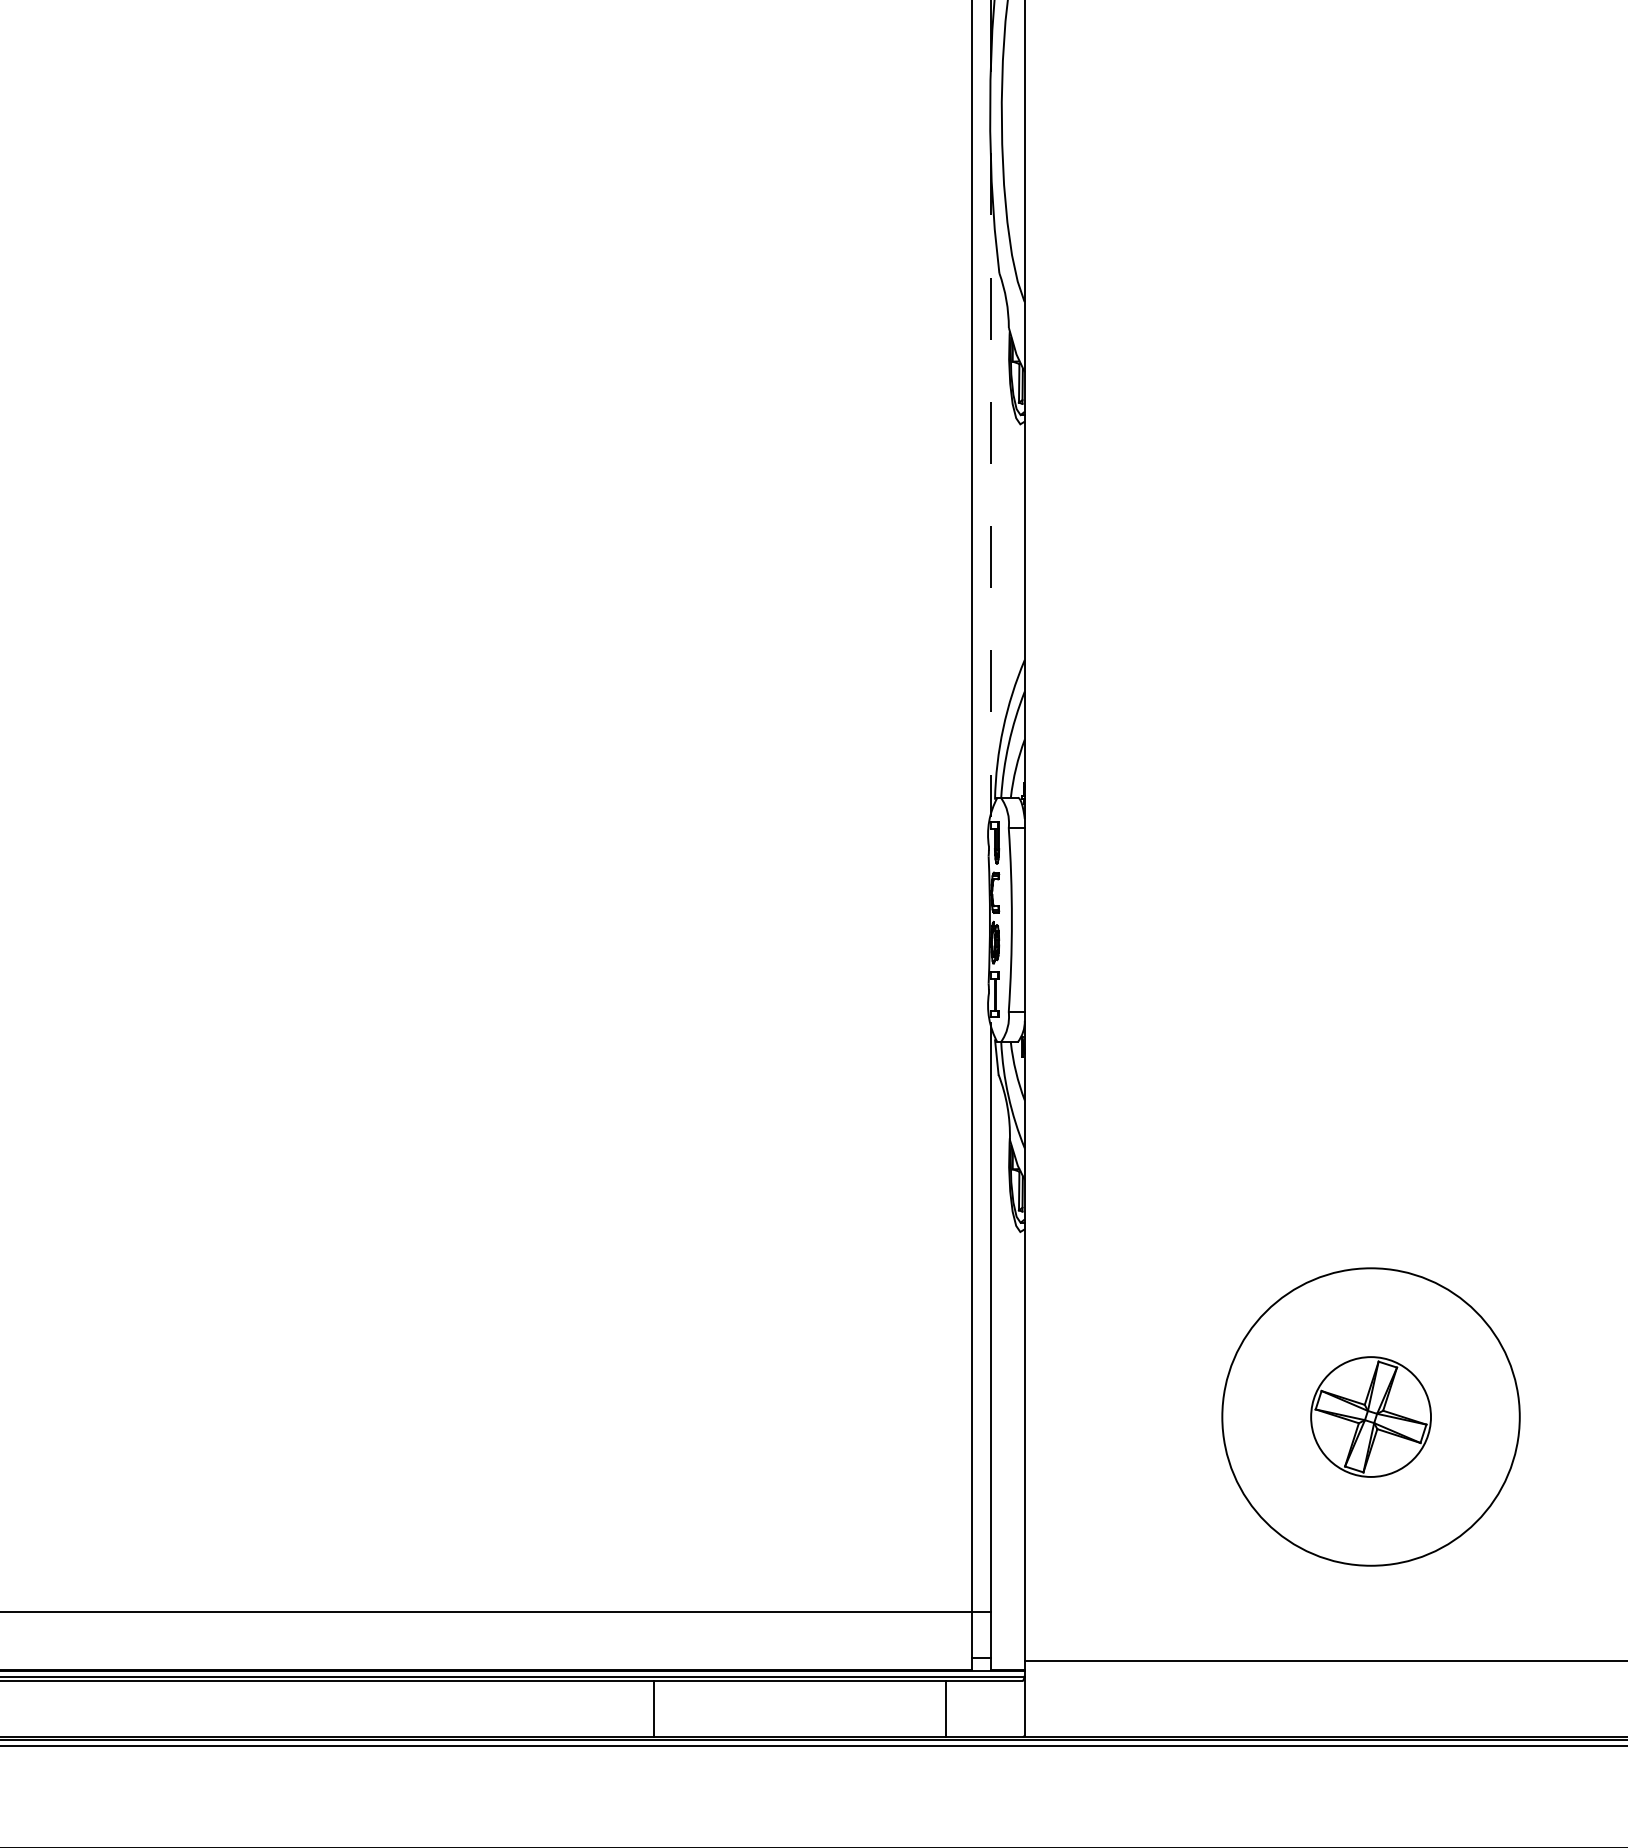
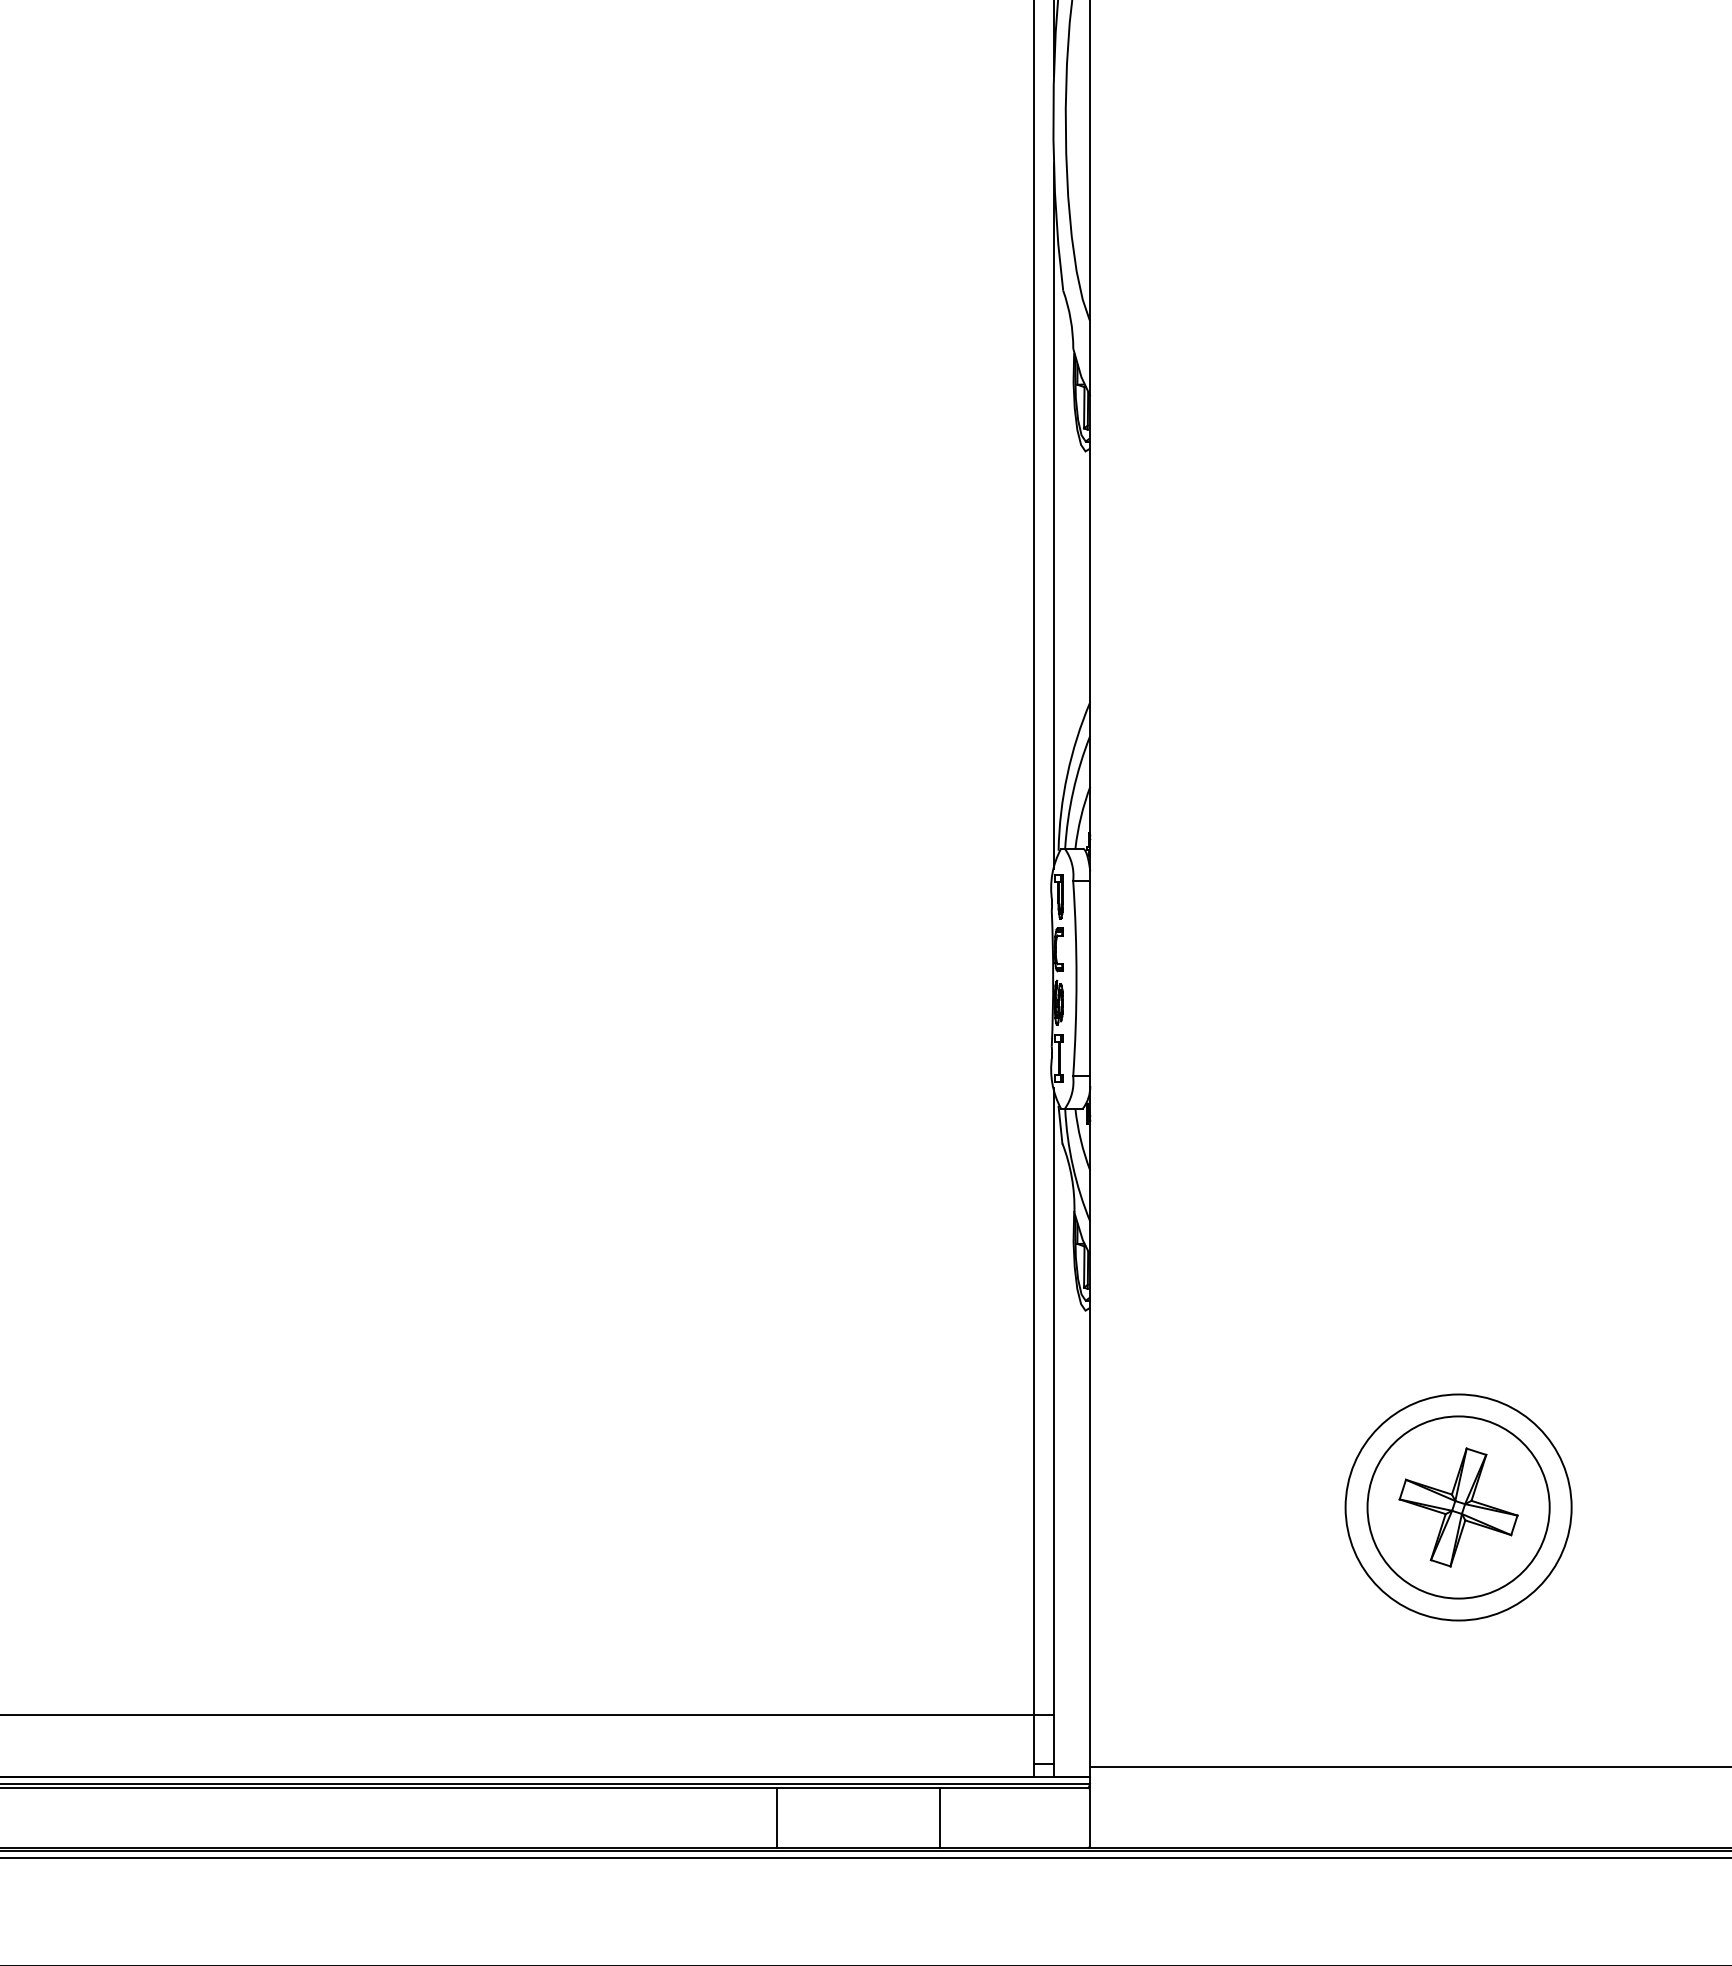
line: (990, 485) -> (1053, 516), dashed -> solid
circle: (1370, 1417) -> (1458, 1507), size x0.71
circle: (1370, 1417) -> (1458, 1507), size x1.43
line: (653, 1708) -> (776, 1817), moved
line: (946, 1708) -> (939, 1817), moved

